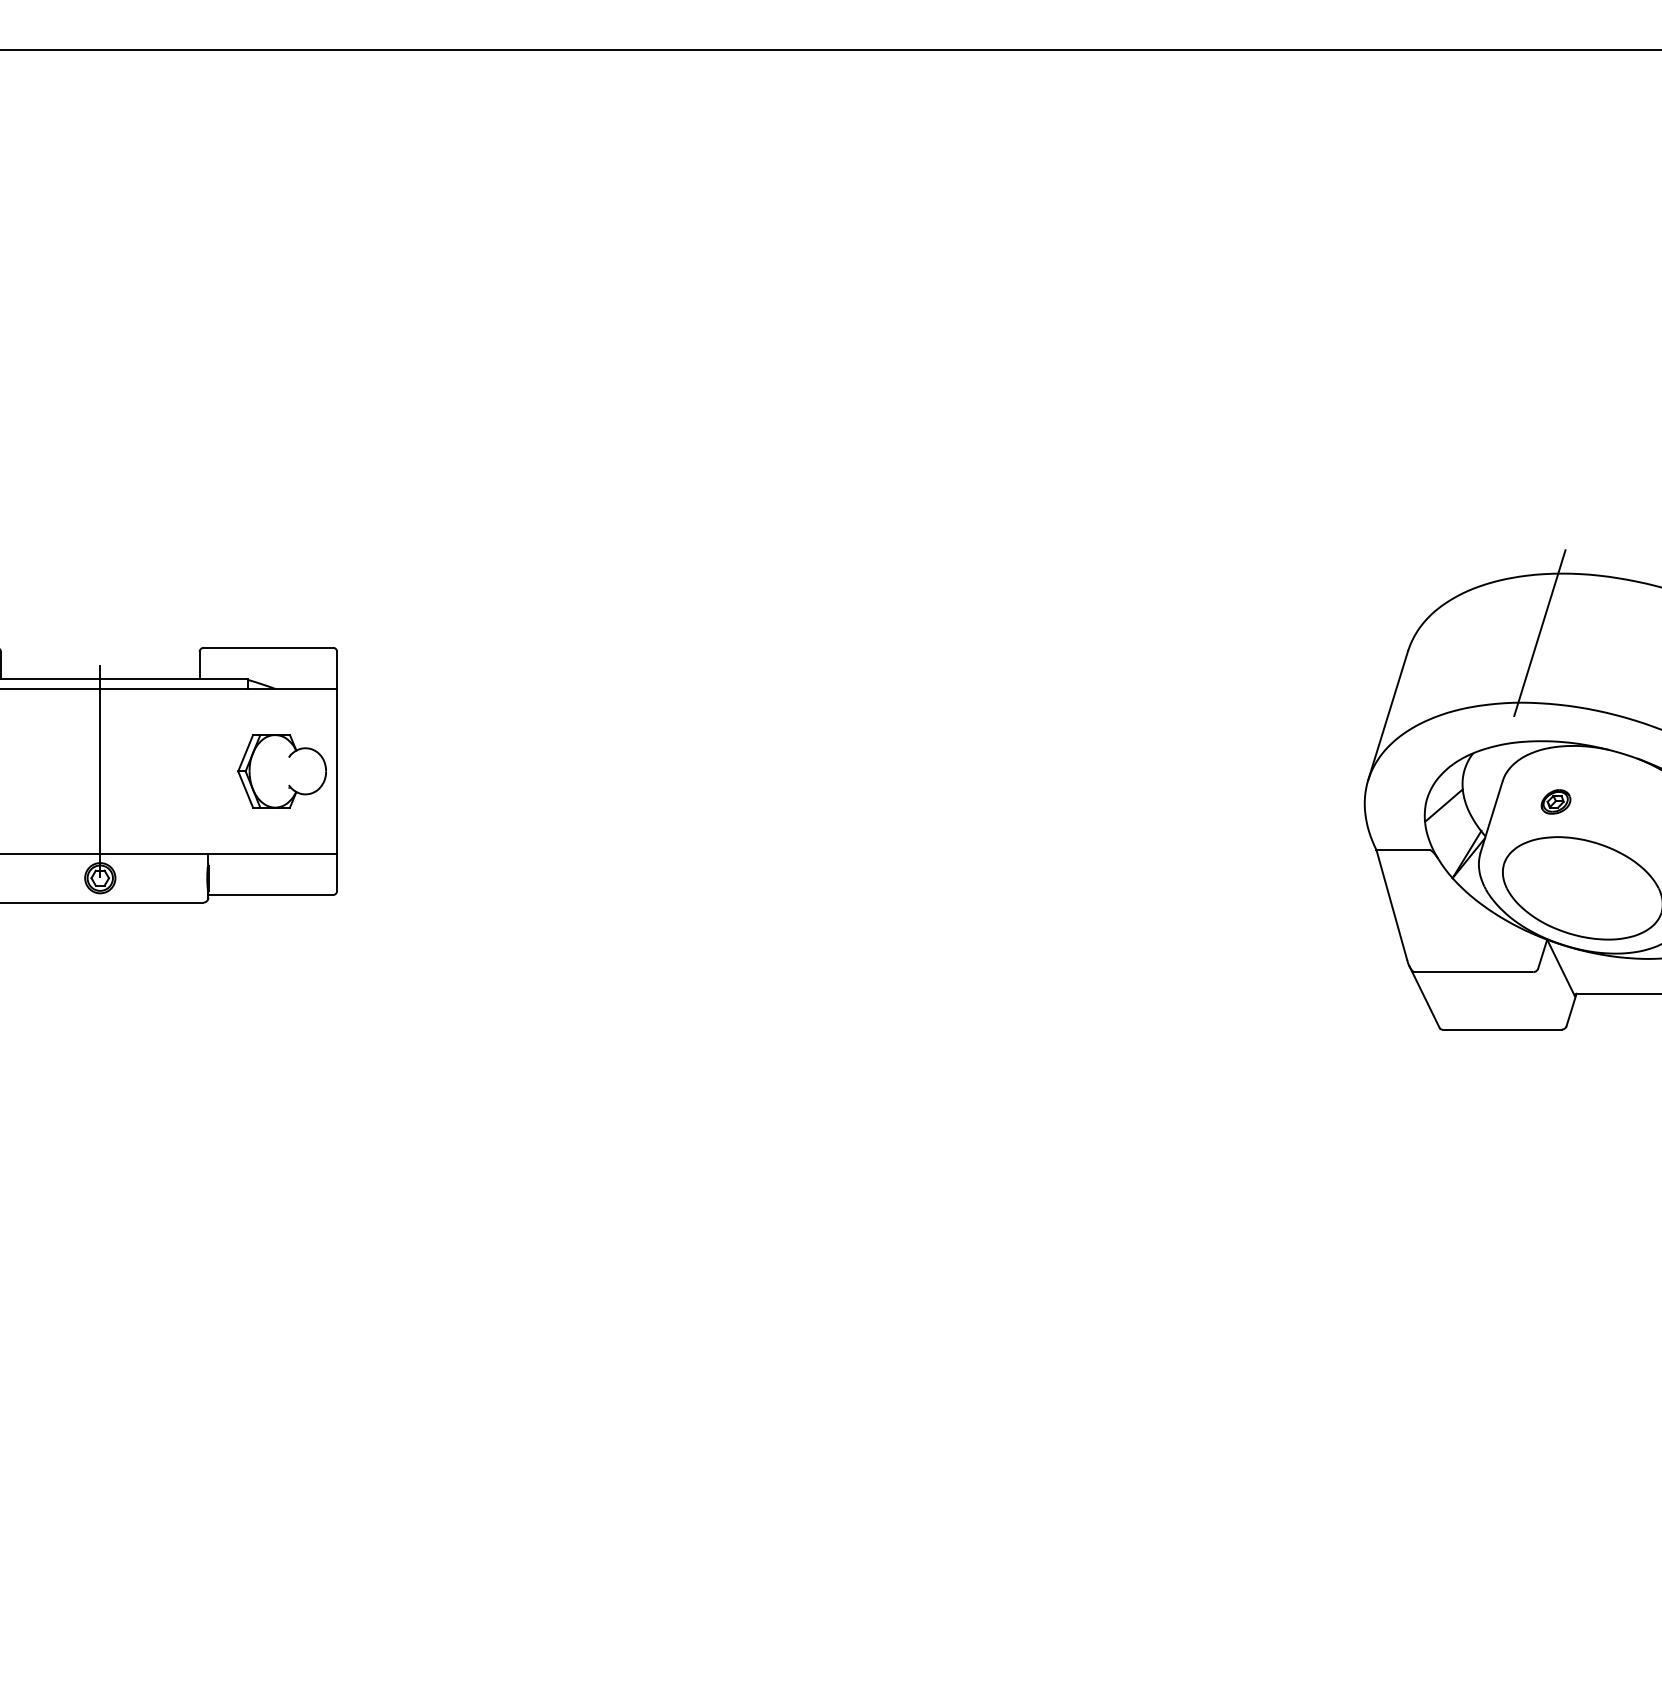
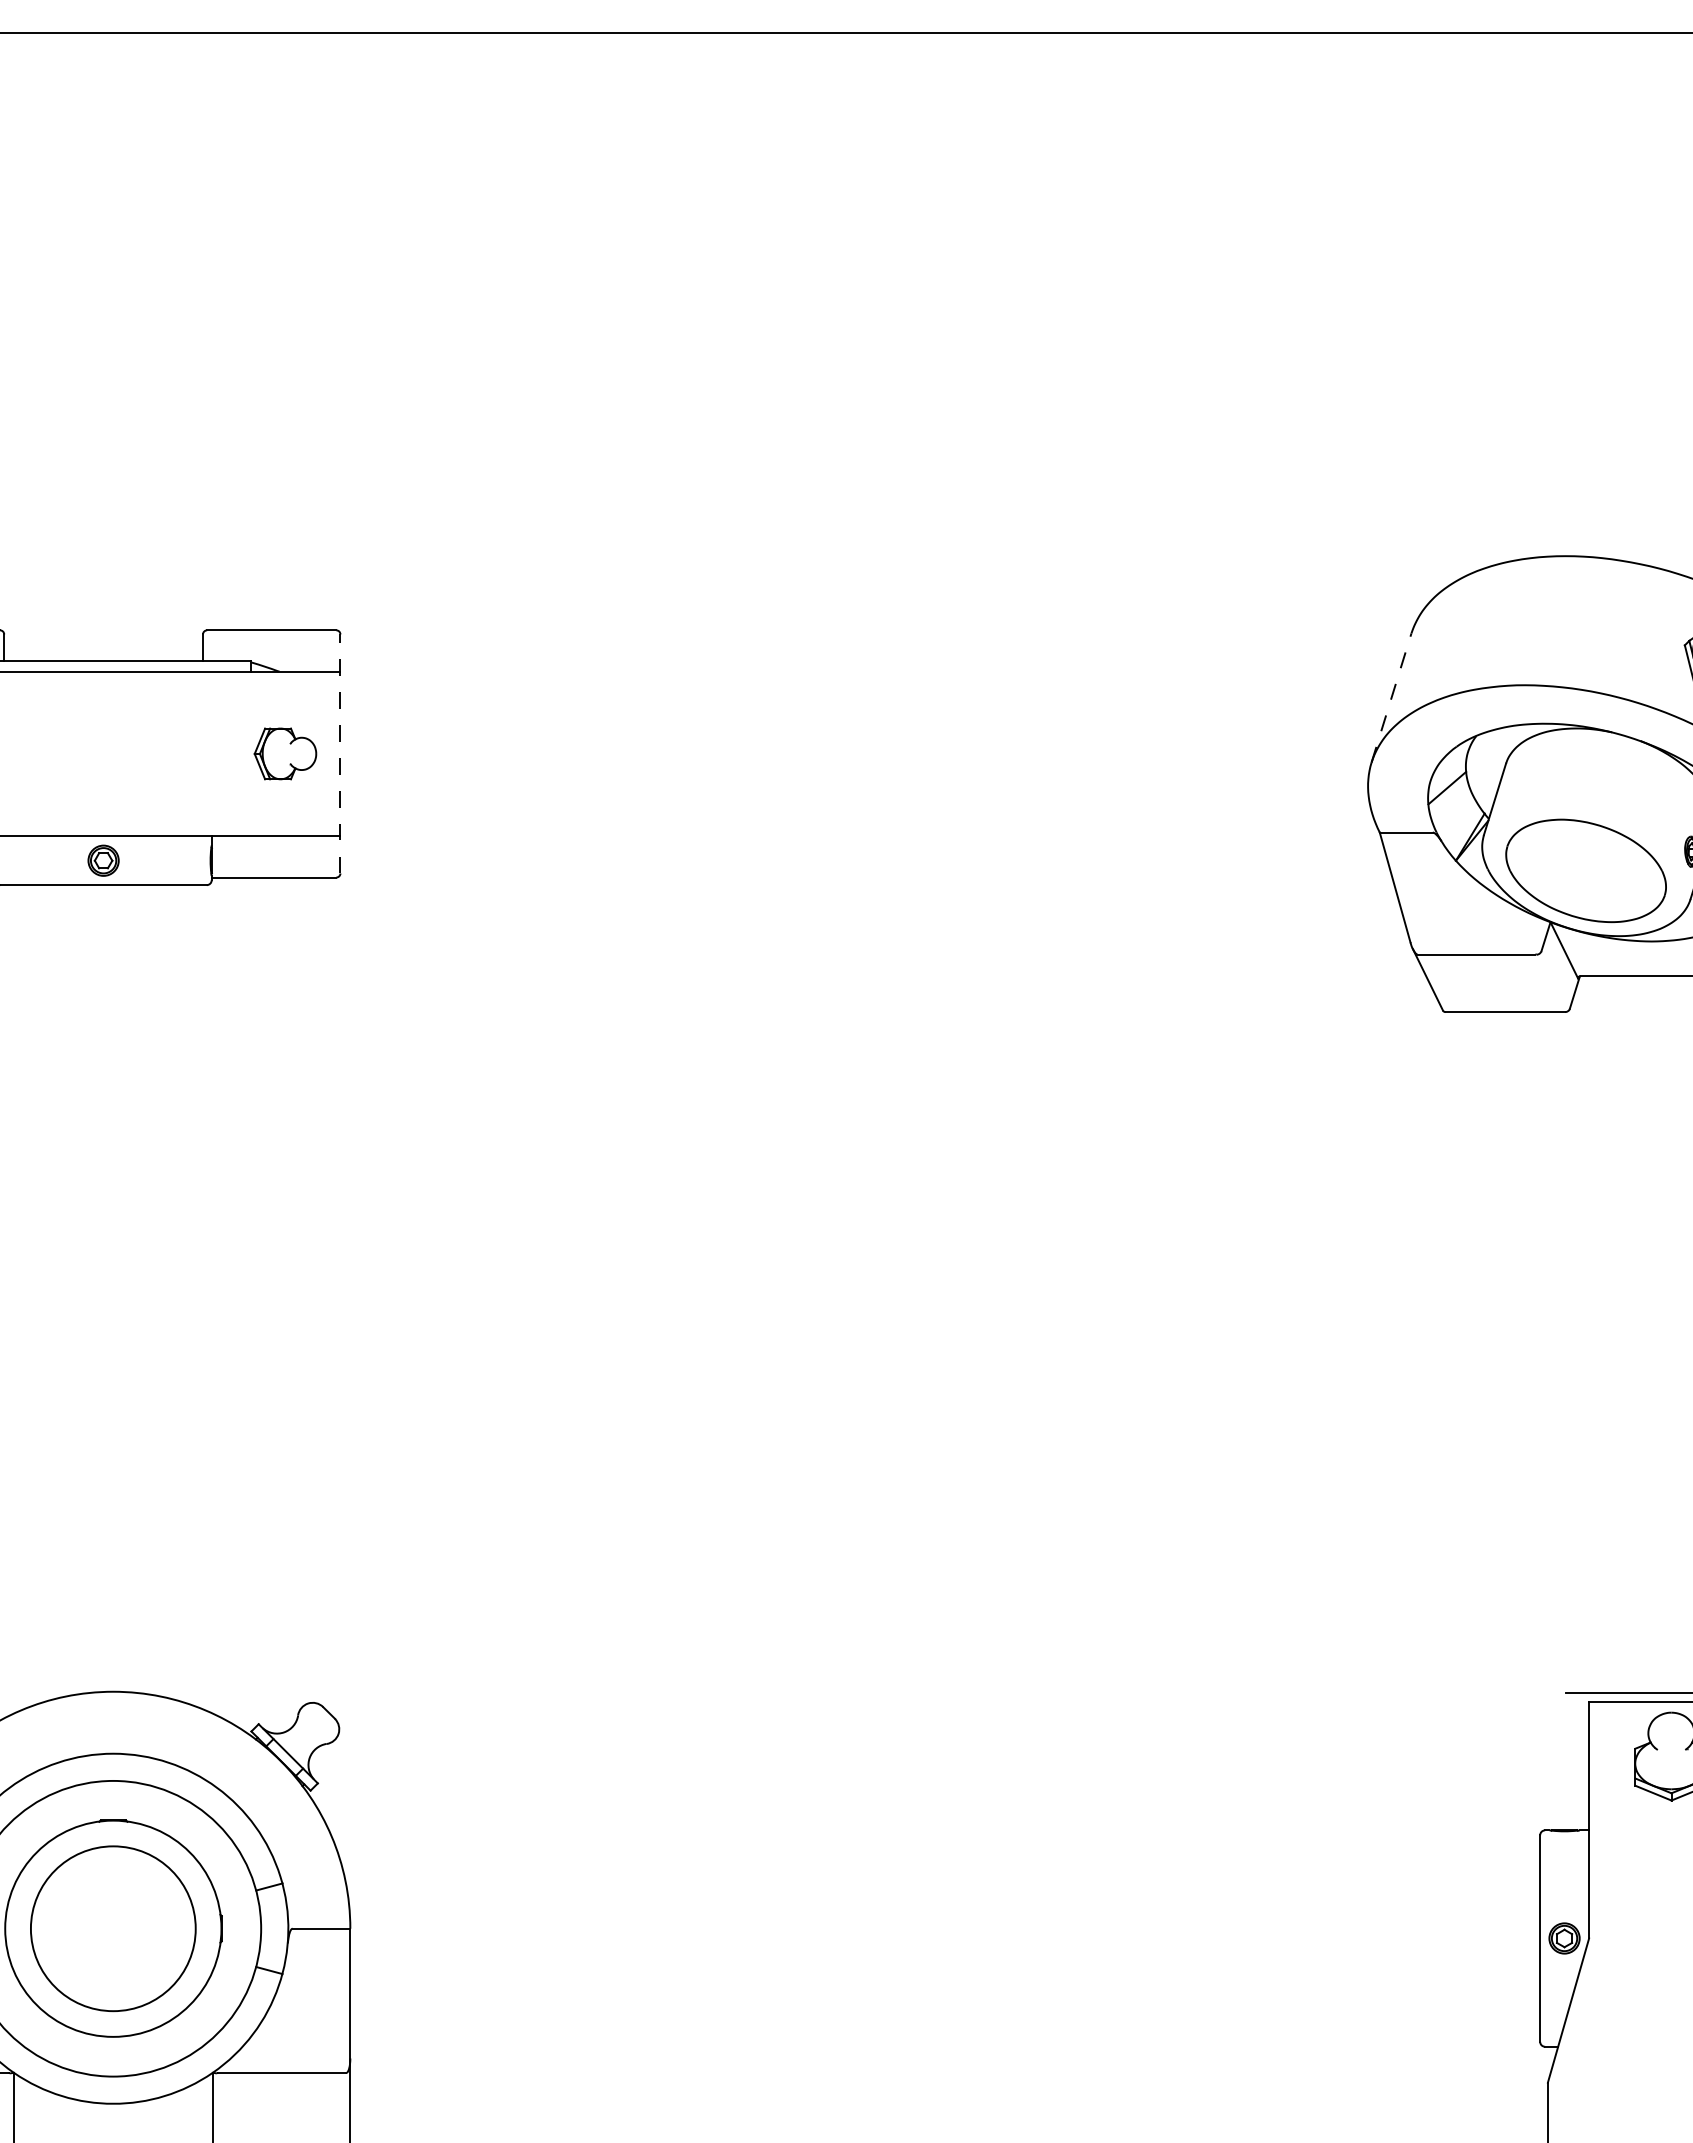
line: (1539, 632) -> (1542, 615), removed
line: (1388, 715) -> (1391, 698), solid -> dashed
line: (100, 770) -> (103, 753), removed
part: (282, 770) -> (285, 753), size x0.7
line: (337, 770) -> (340, 753), solid -> dashed
part: (1556, 801) -> (1559, 784), removed

